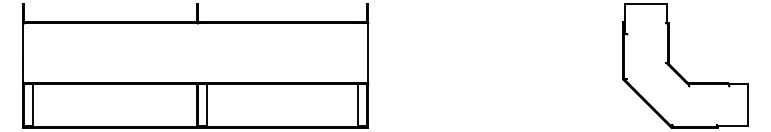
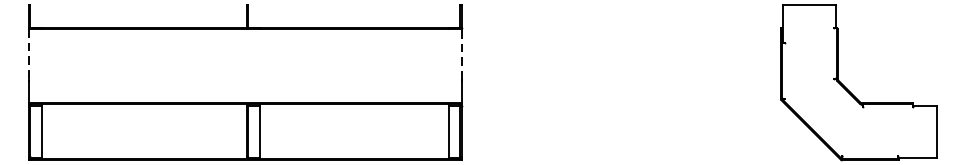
line: (368, 43) -> (461, 54), solid -> dashed
line: (23, 44) -> (29, 55), solid -> dashed

